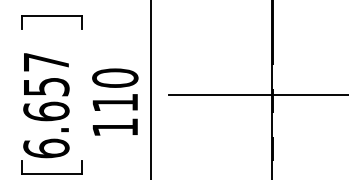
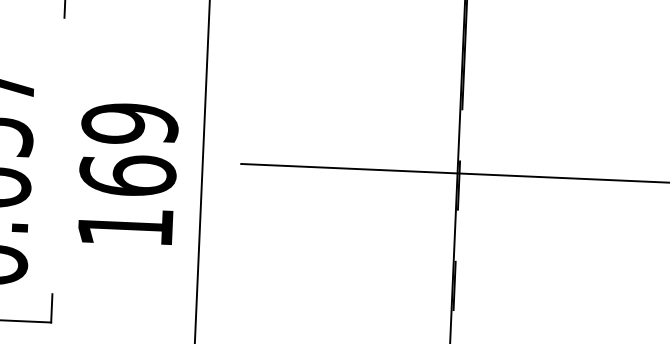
text: (115, 90) -> (129, 149), 110 -> 169

